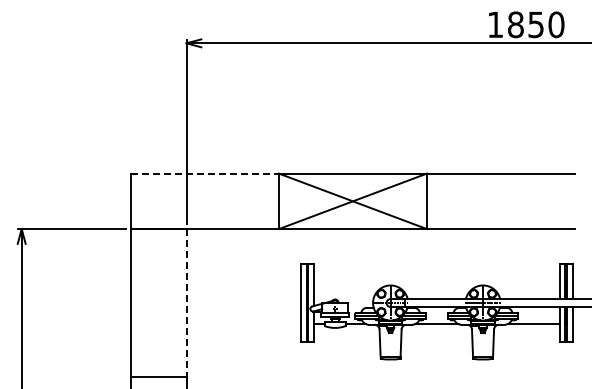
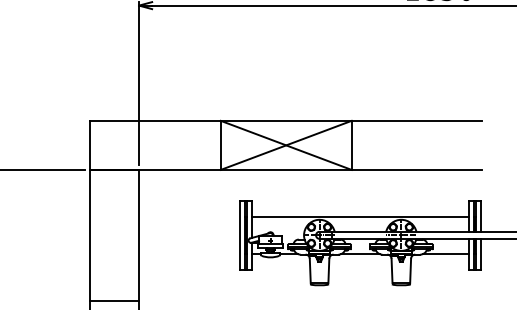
line: (205, 173) -> (155, 120), dashed -> solid
line: (436, 281) -> (360, 216), added
line: (186, 303) -> (139, 235), dashed -> solid

